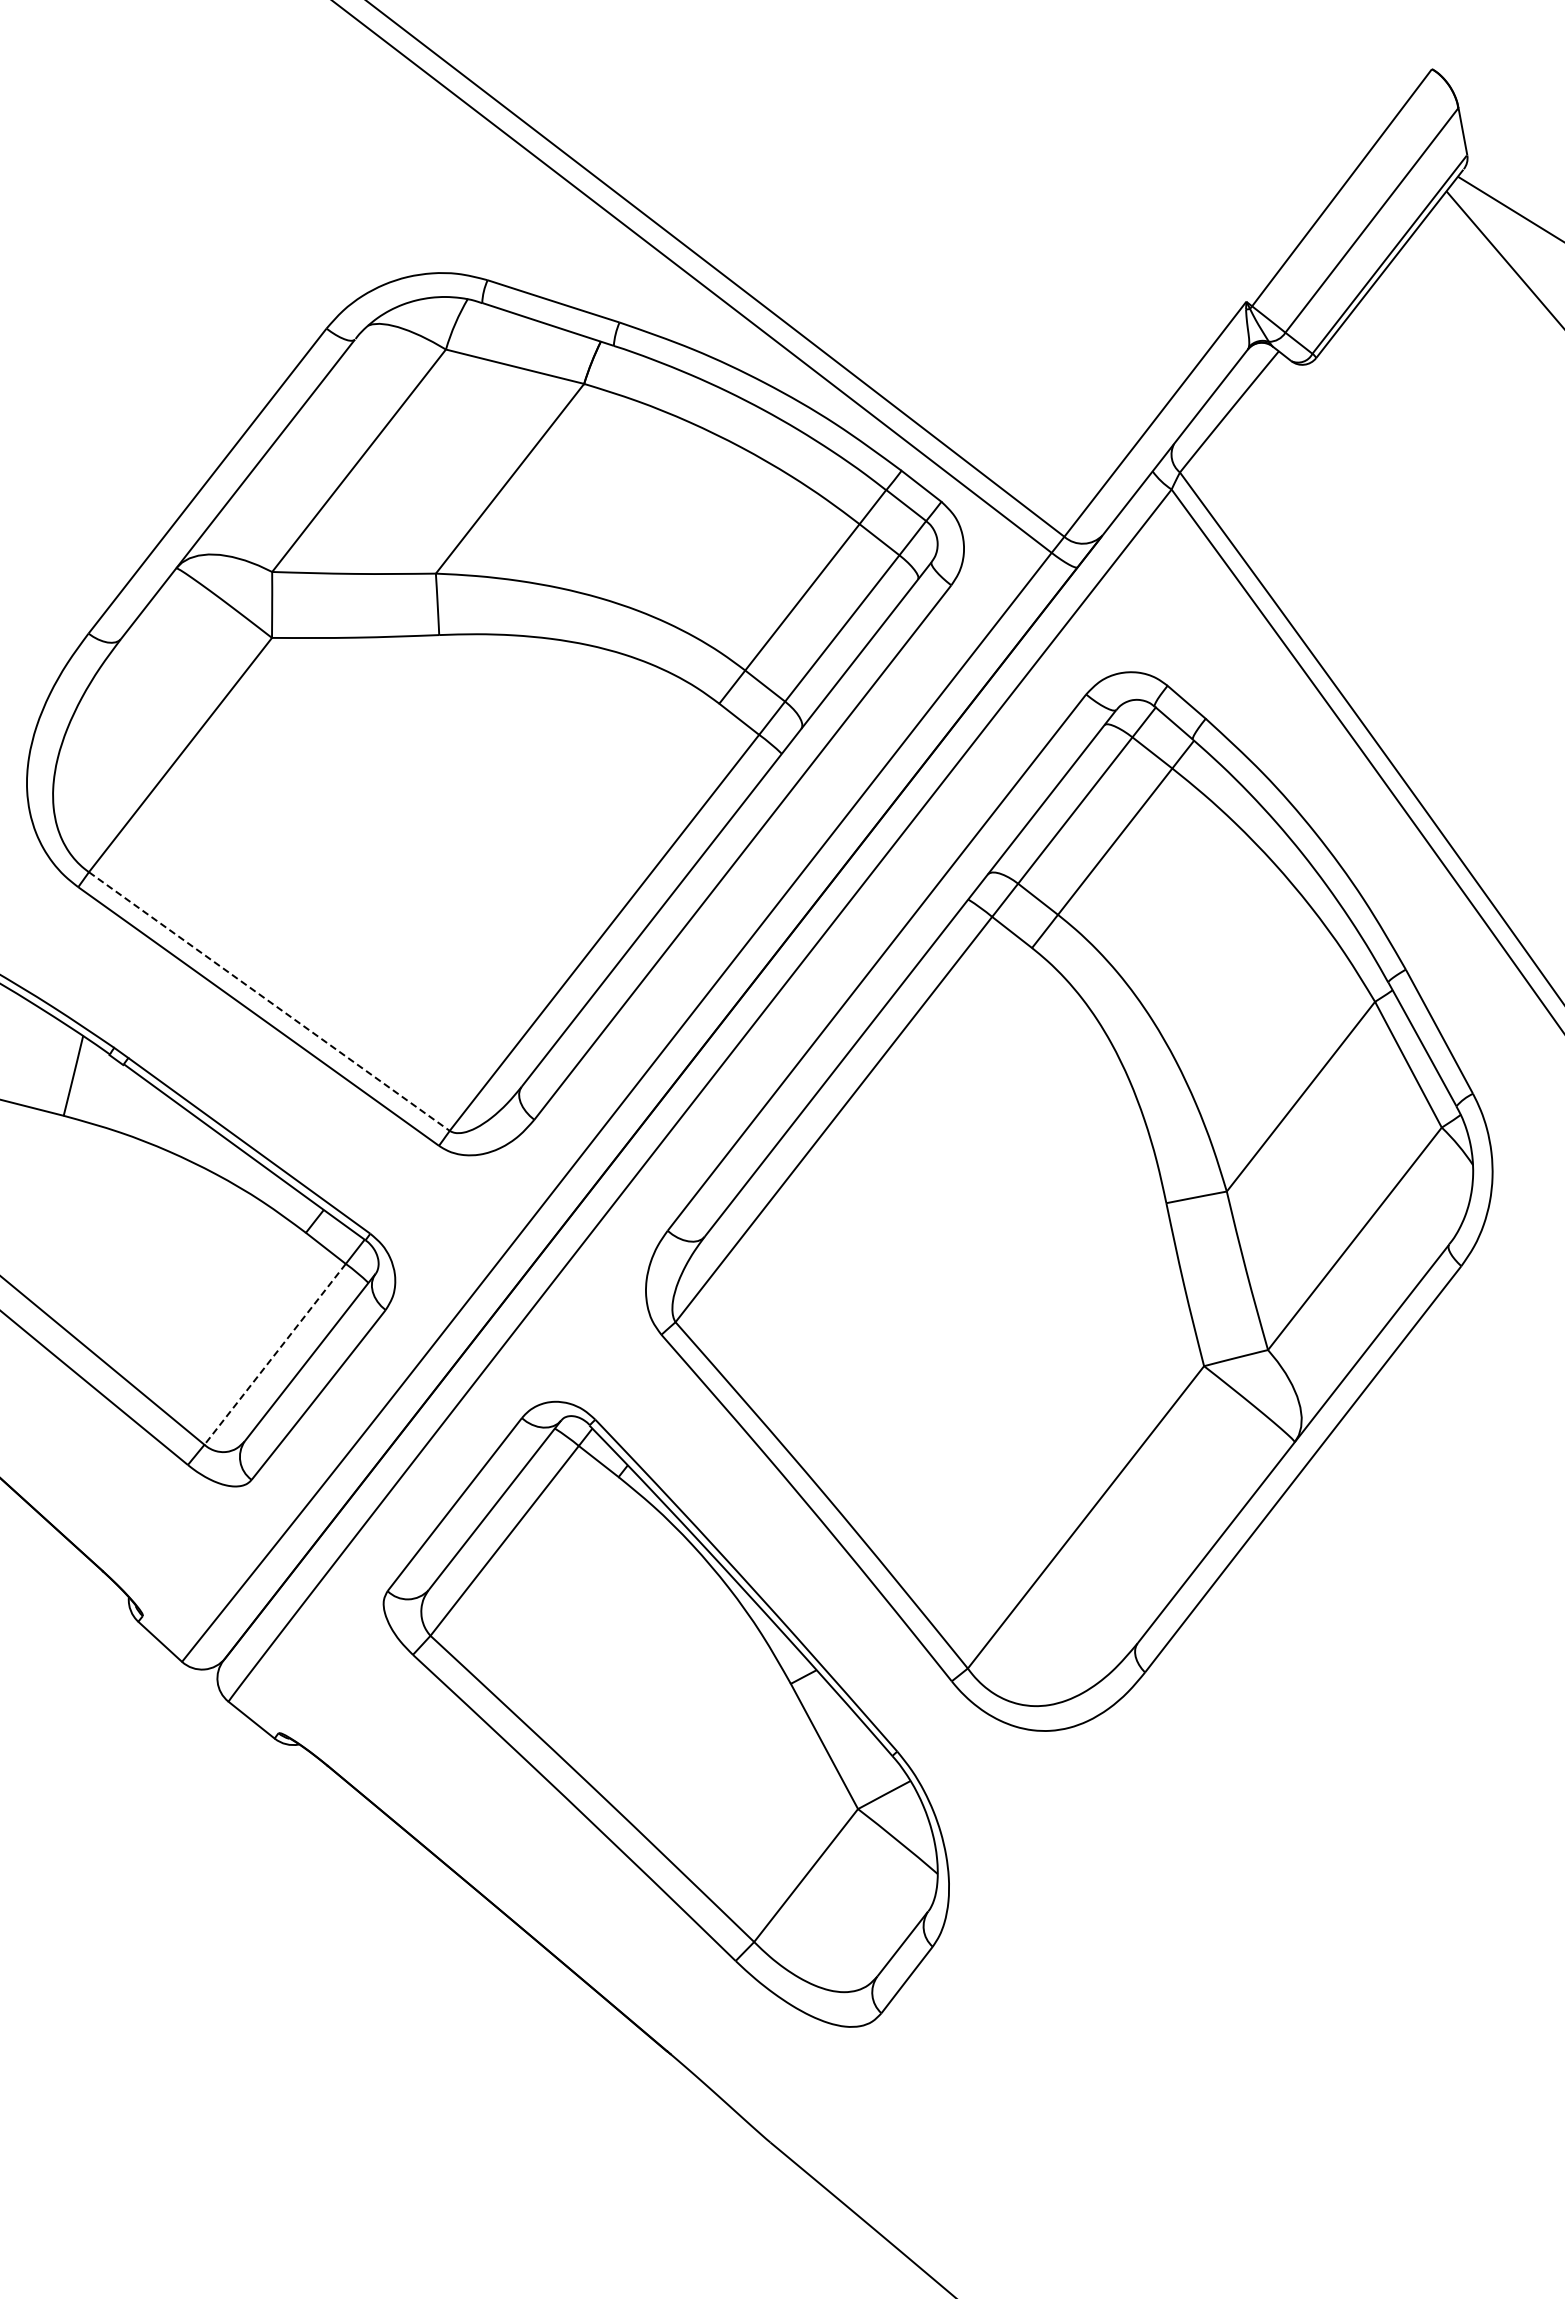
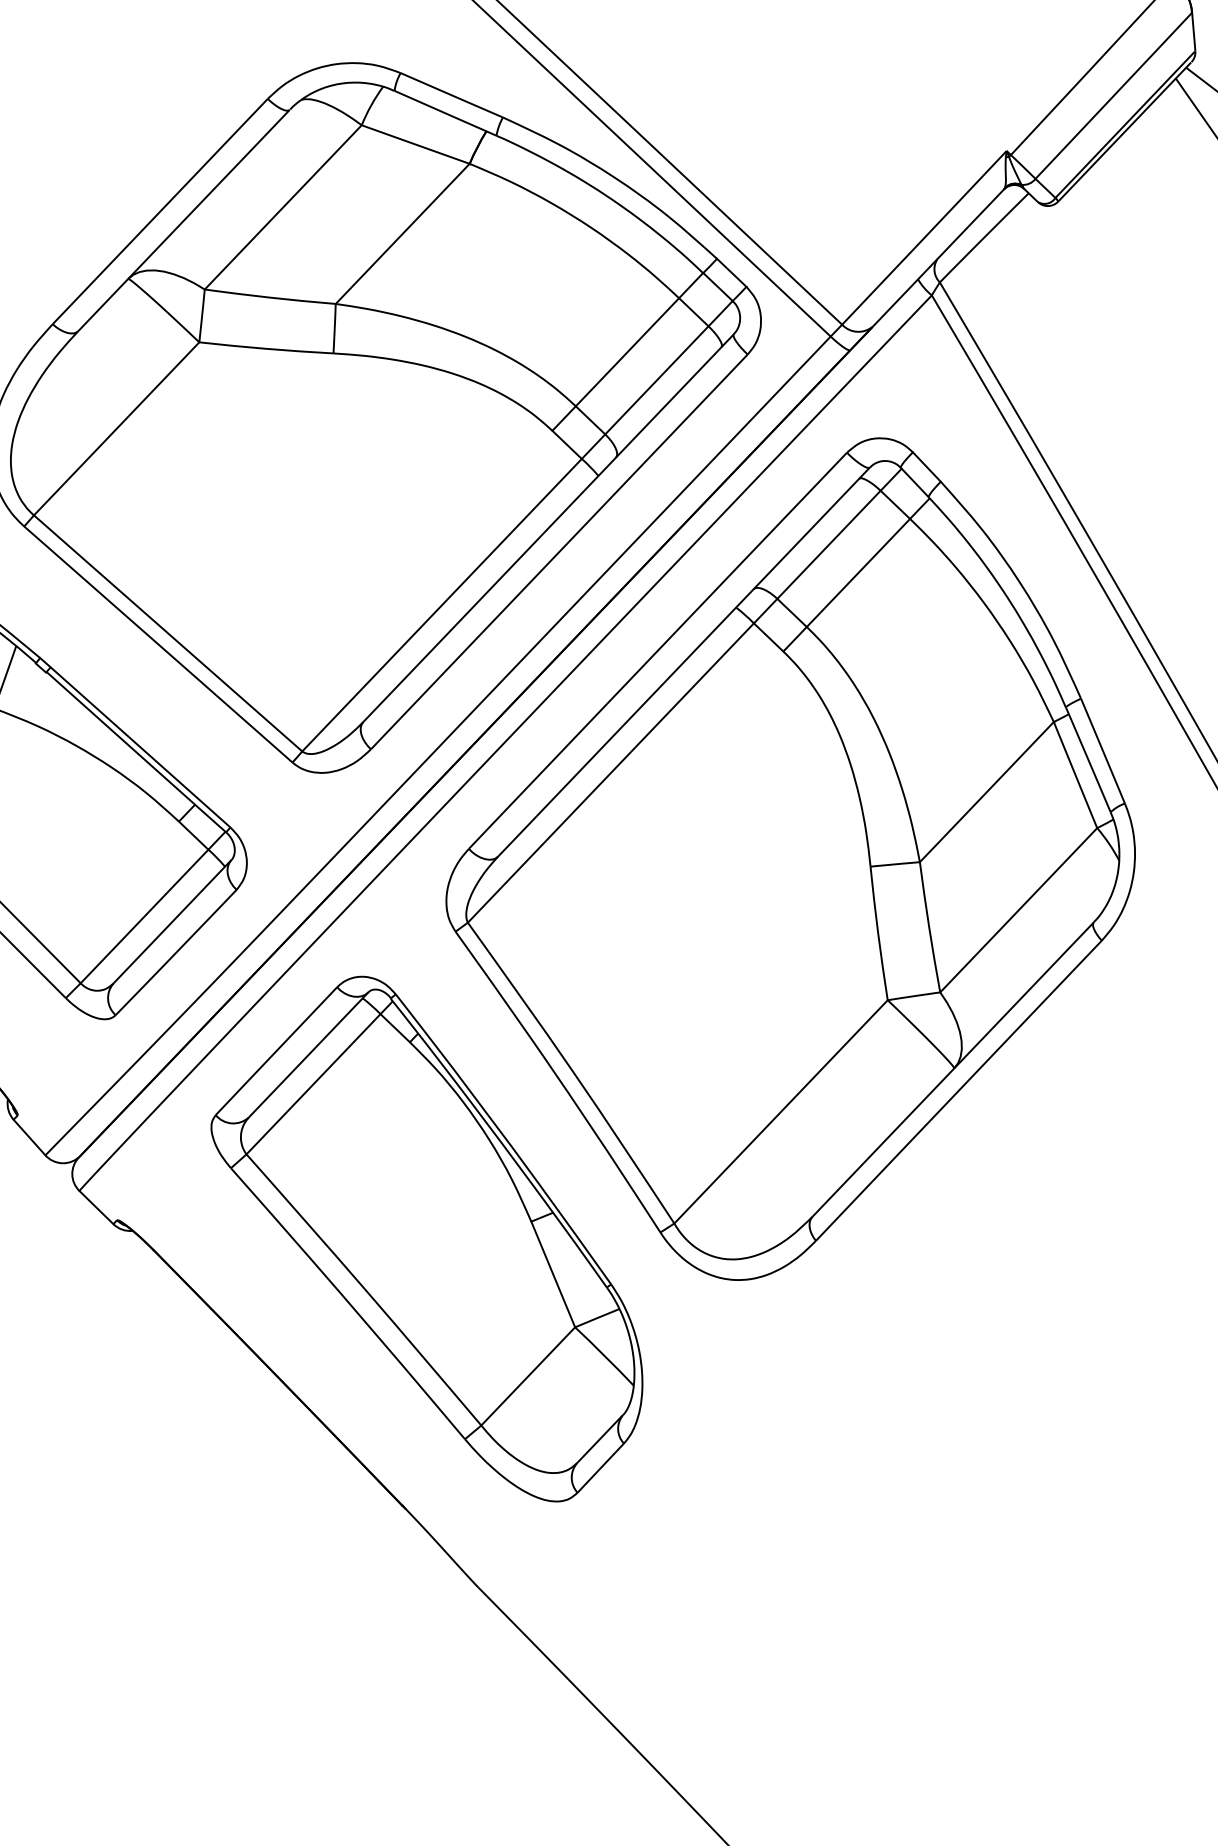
line: (269, 1001) -> (168, 633), dashed -> solid
line: (275, 1354) -> (144, 916), dashed -> solid

